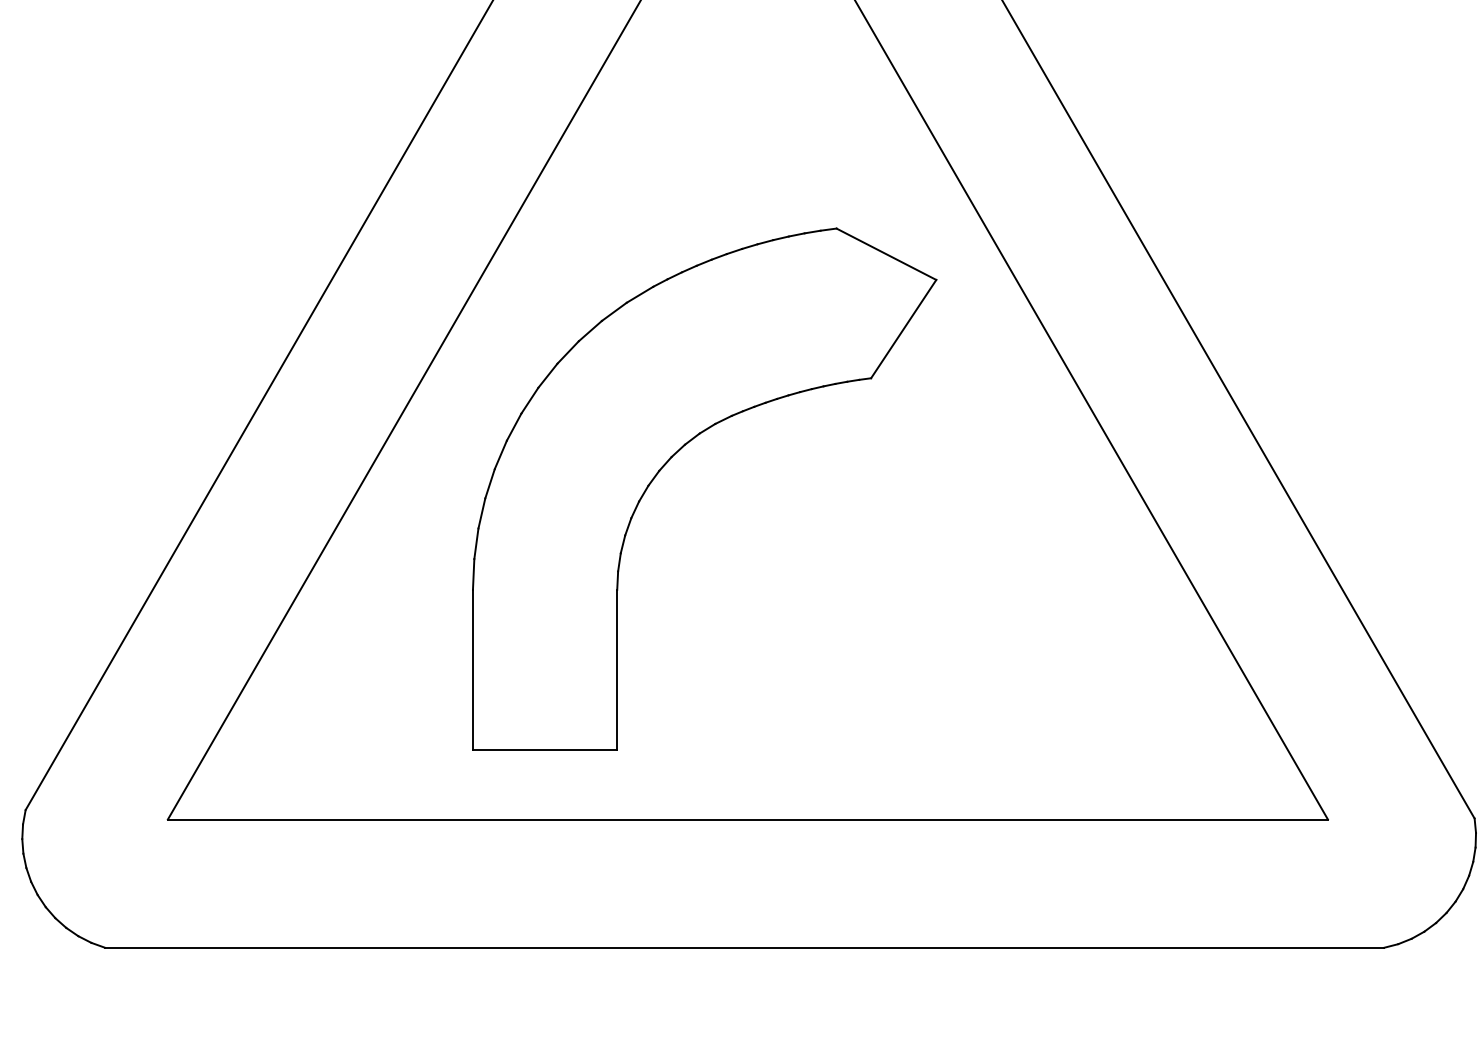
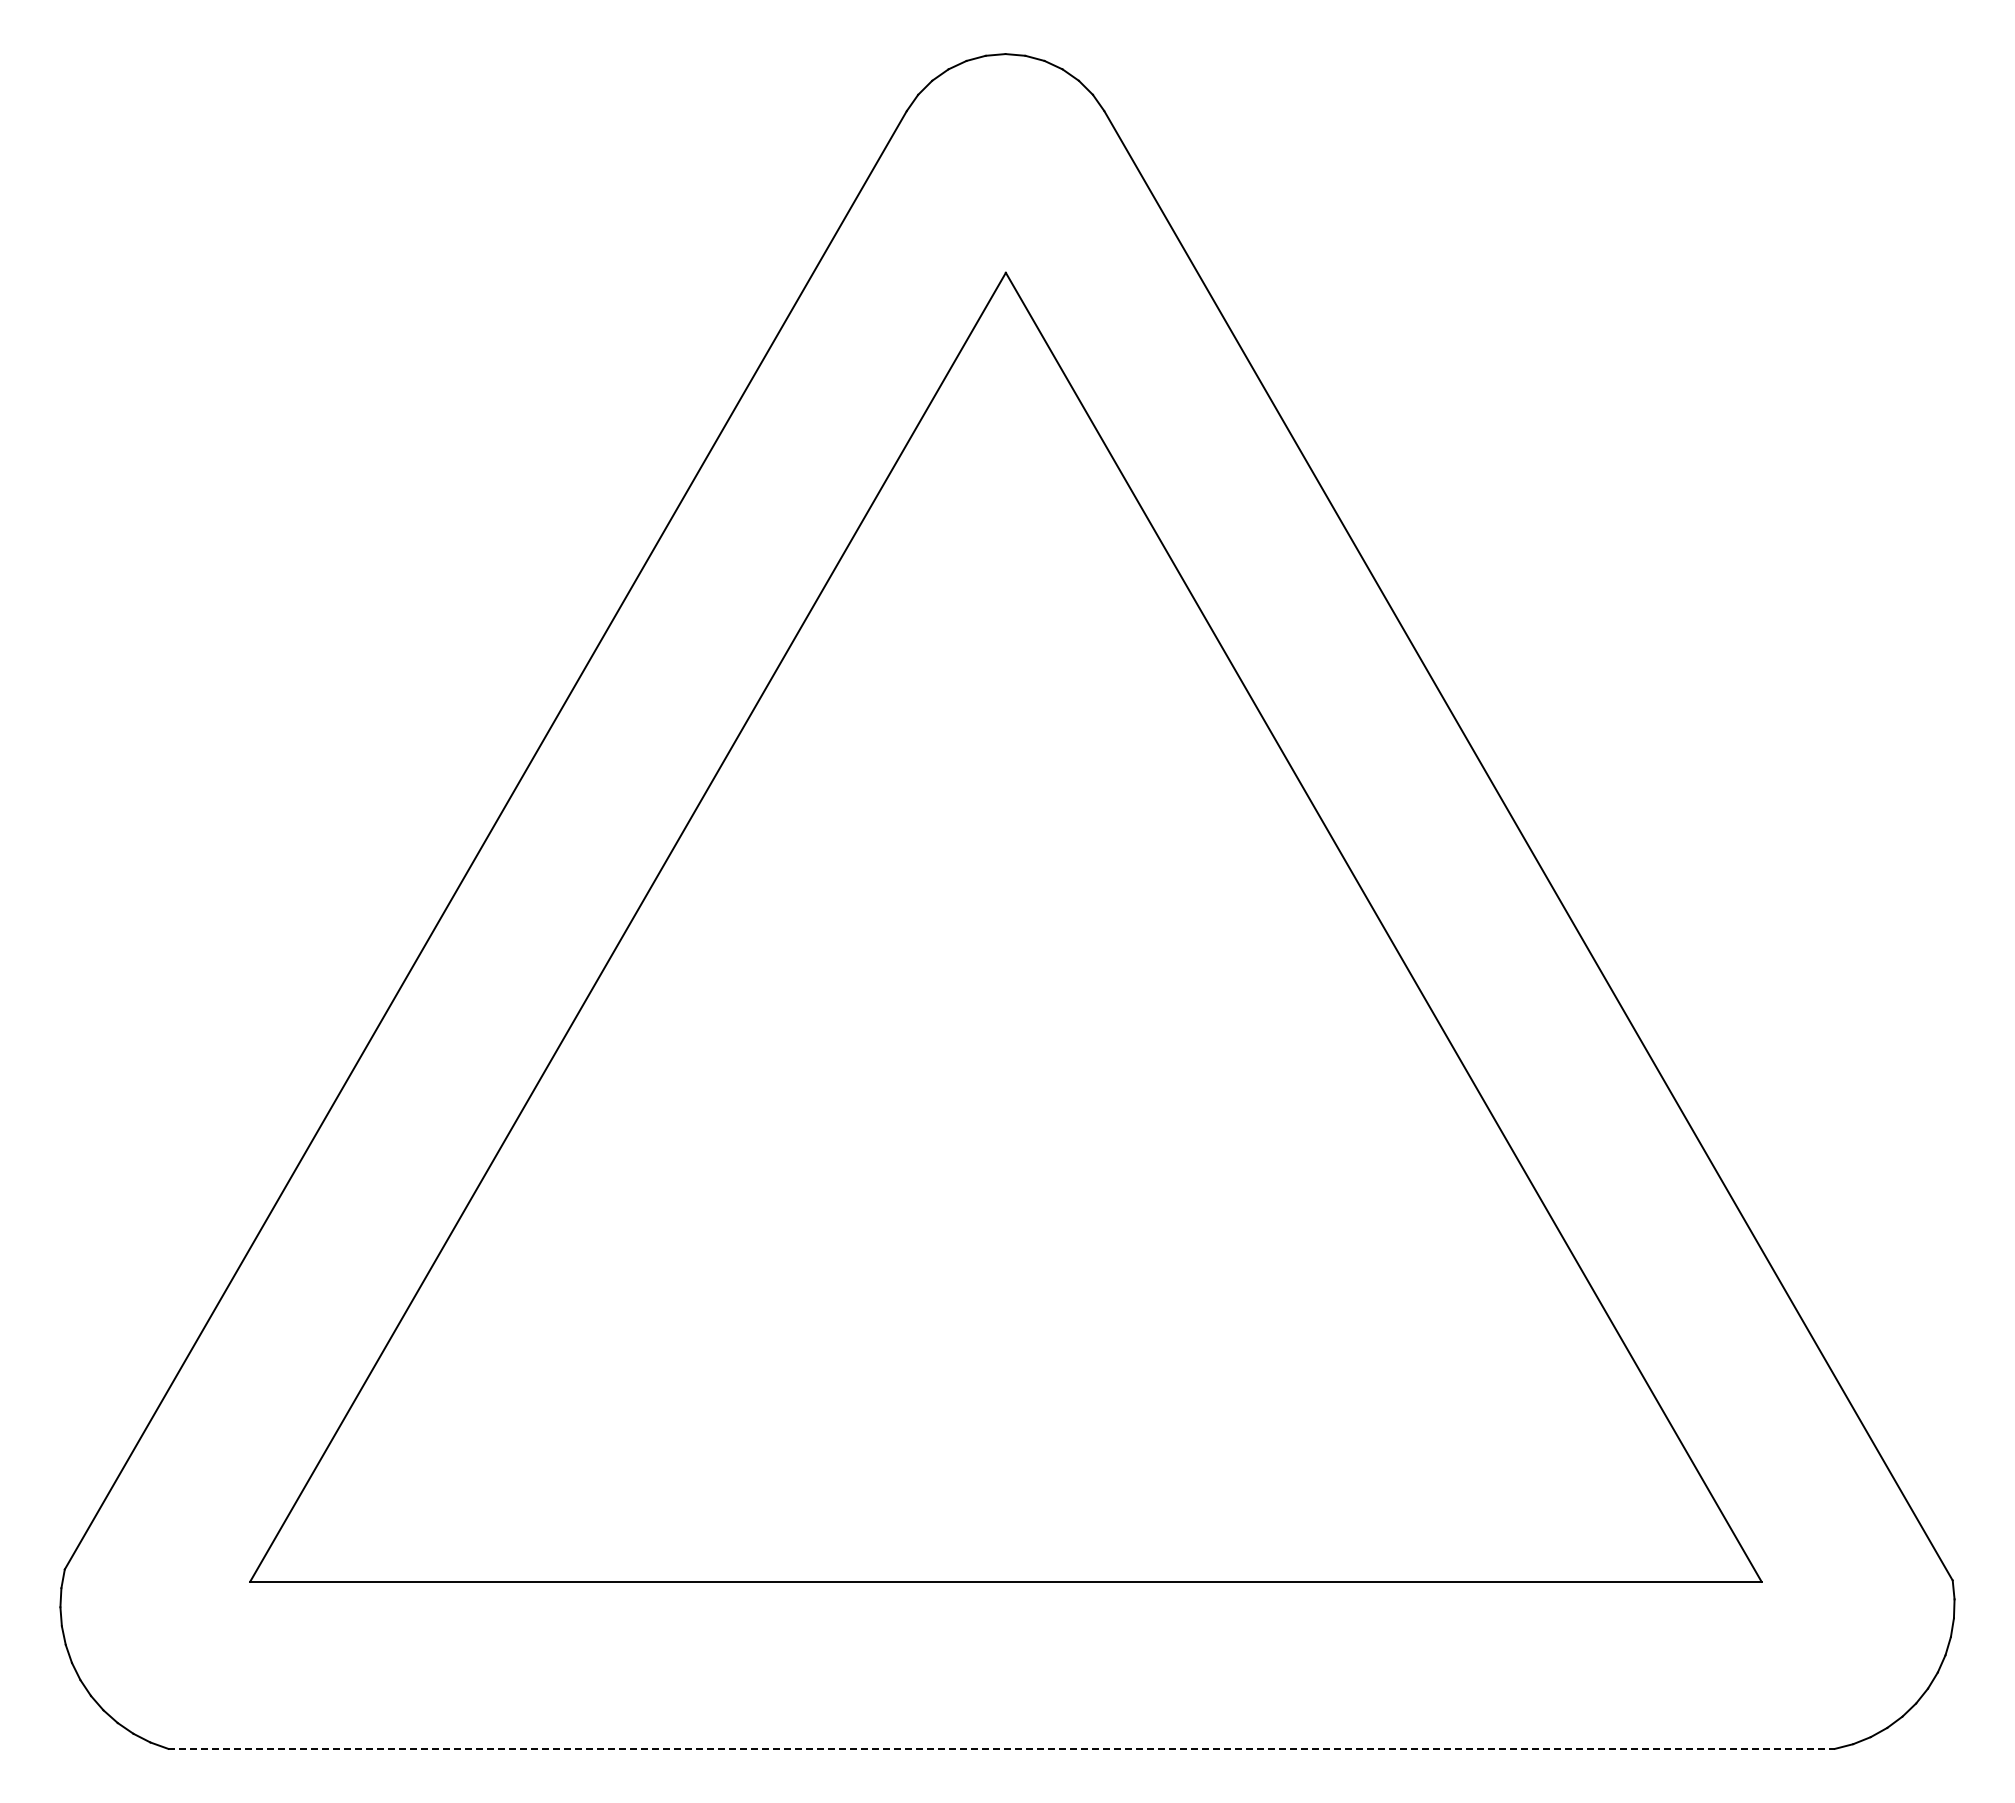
part: (673, 456) -> (909, 1108), removed
line: (745, 947) -> (1002, 1748), solid -> dashed

